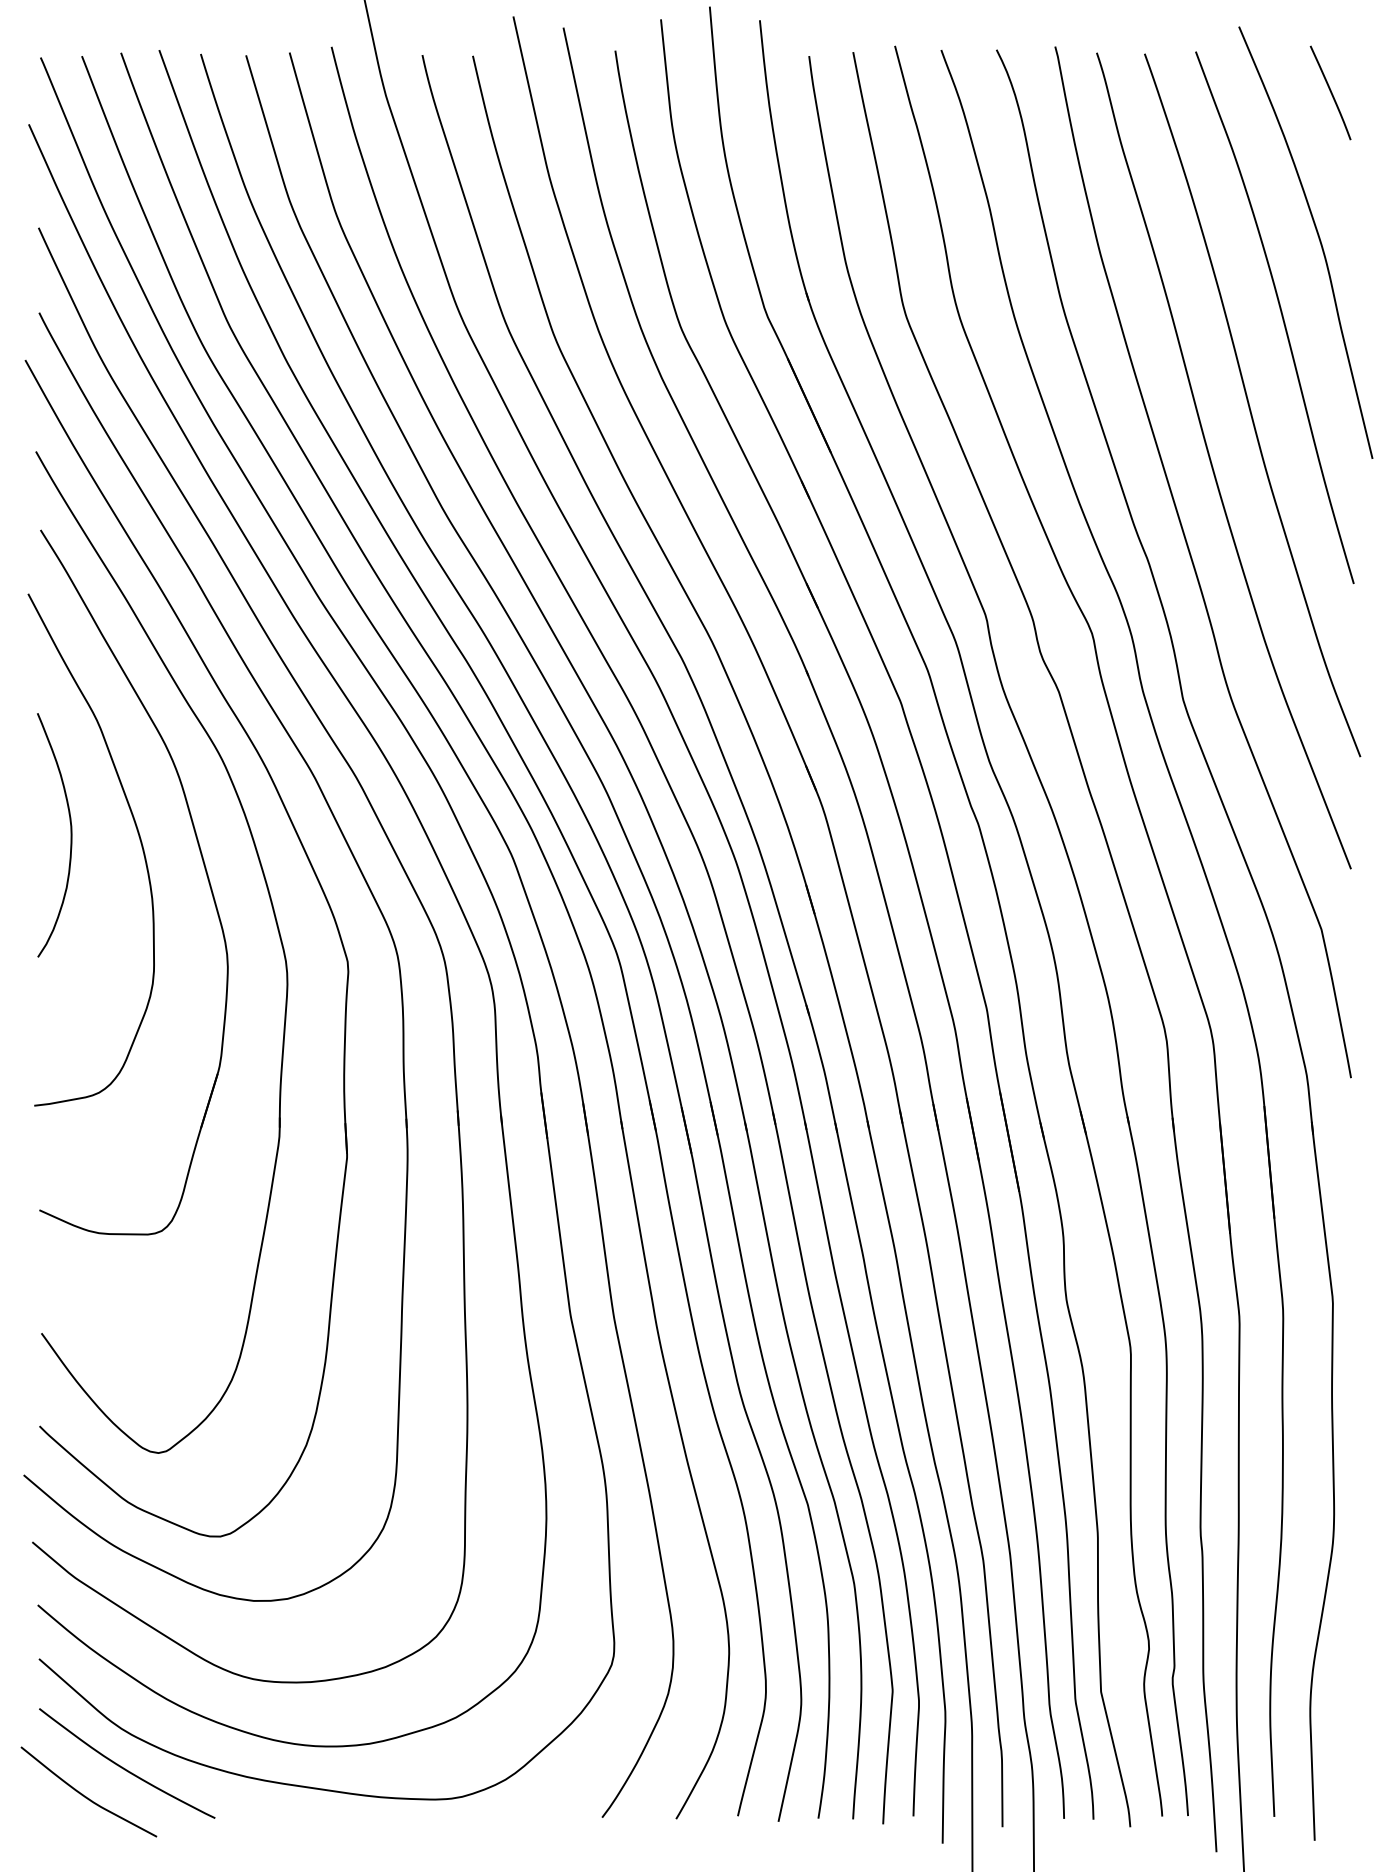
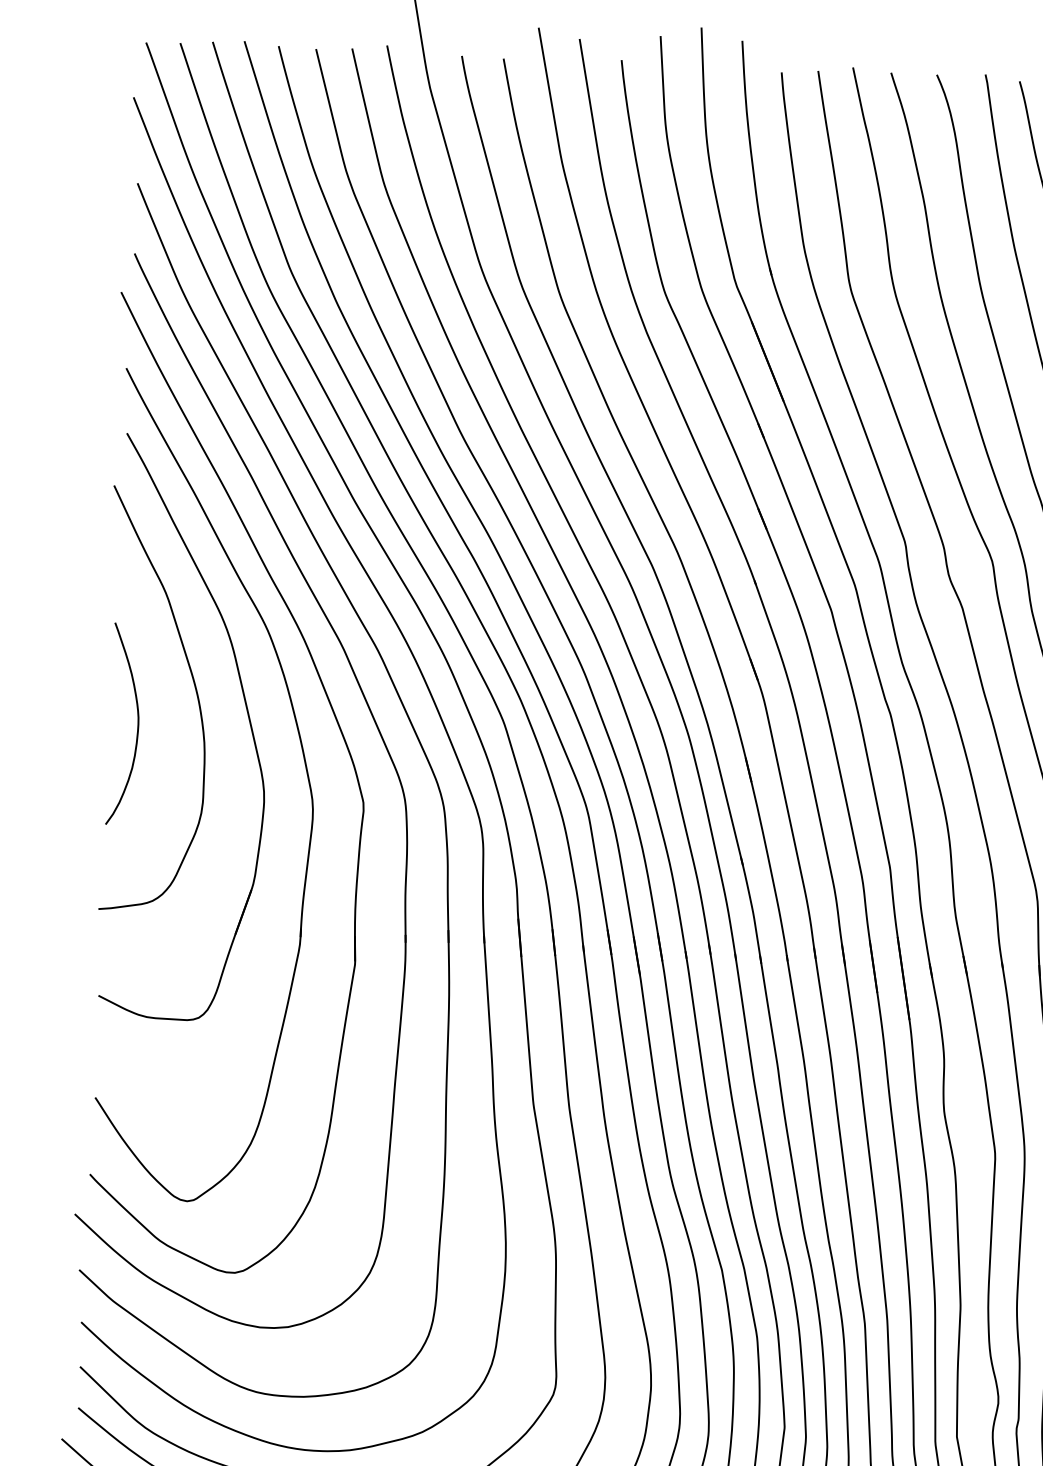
curve: (70, 835) -> (137, 725), moved

